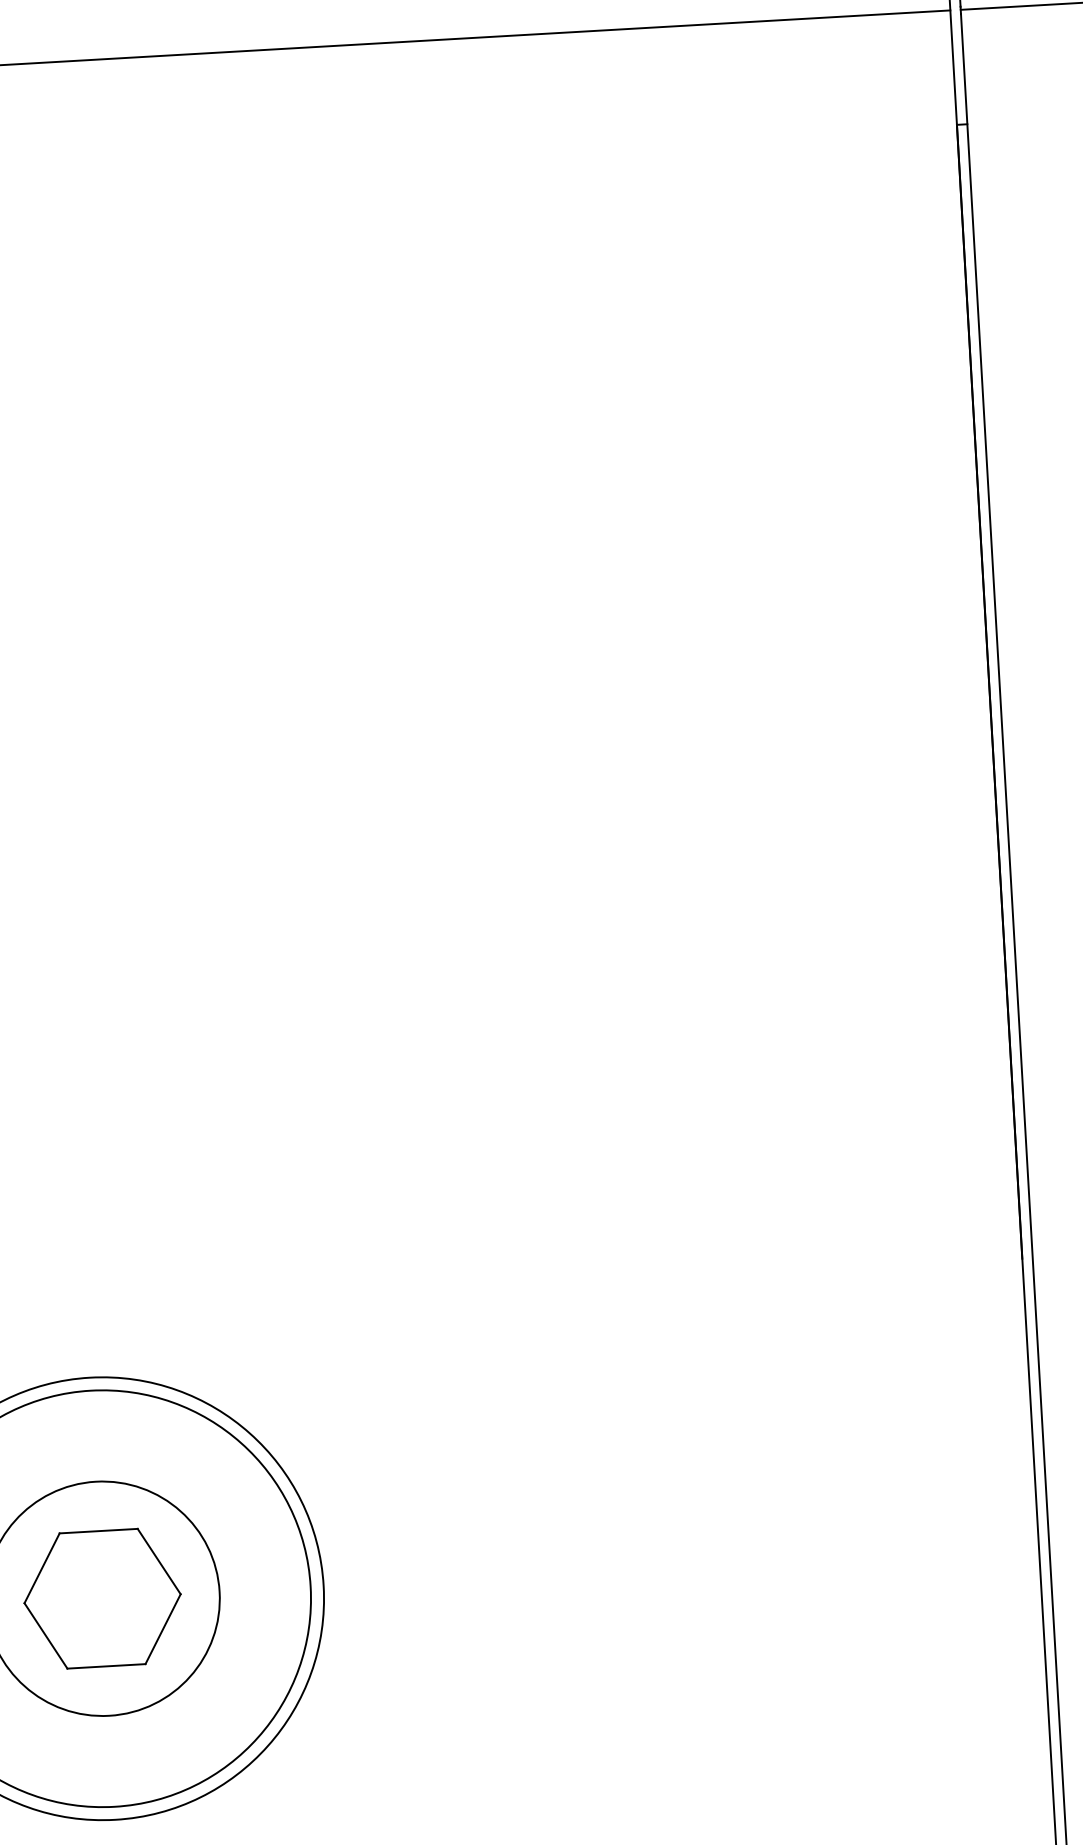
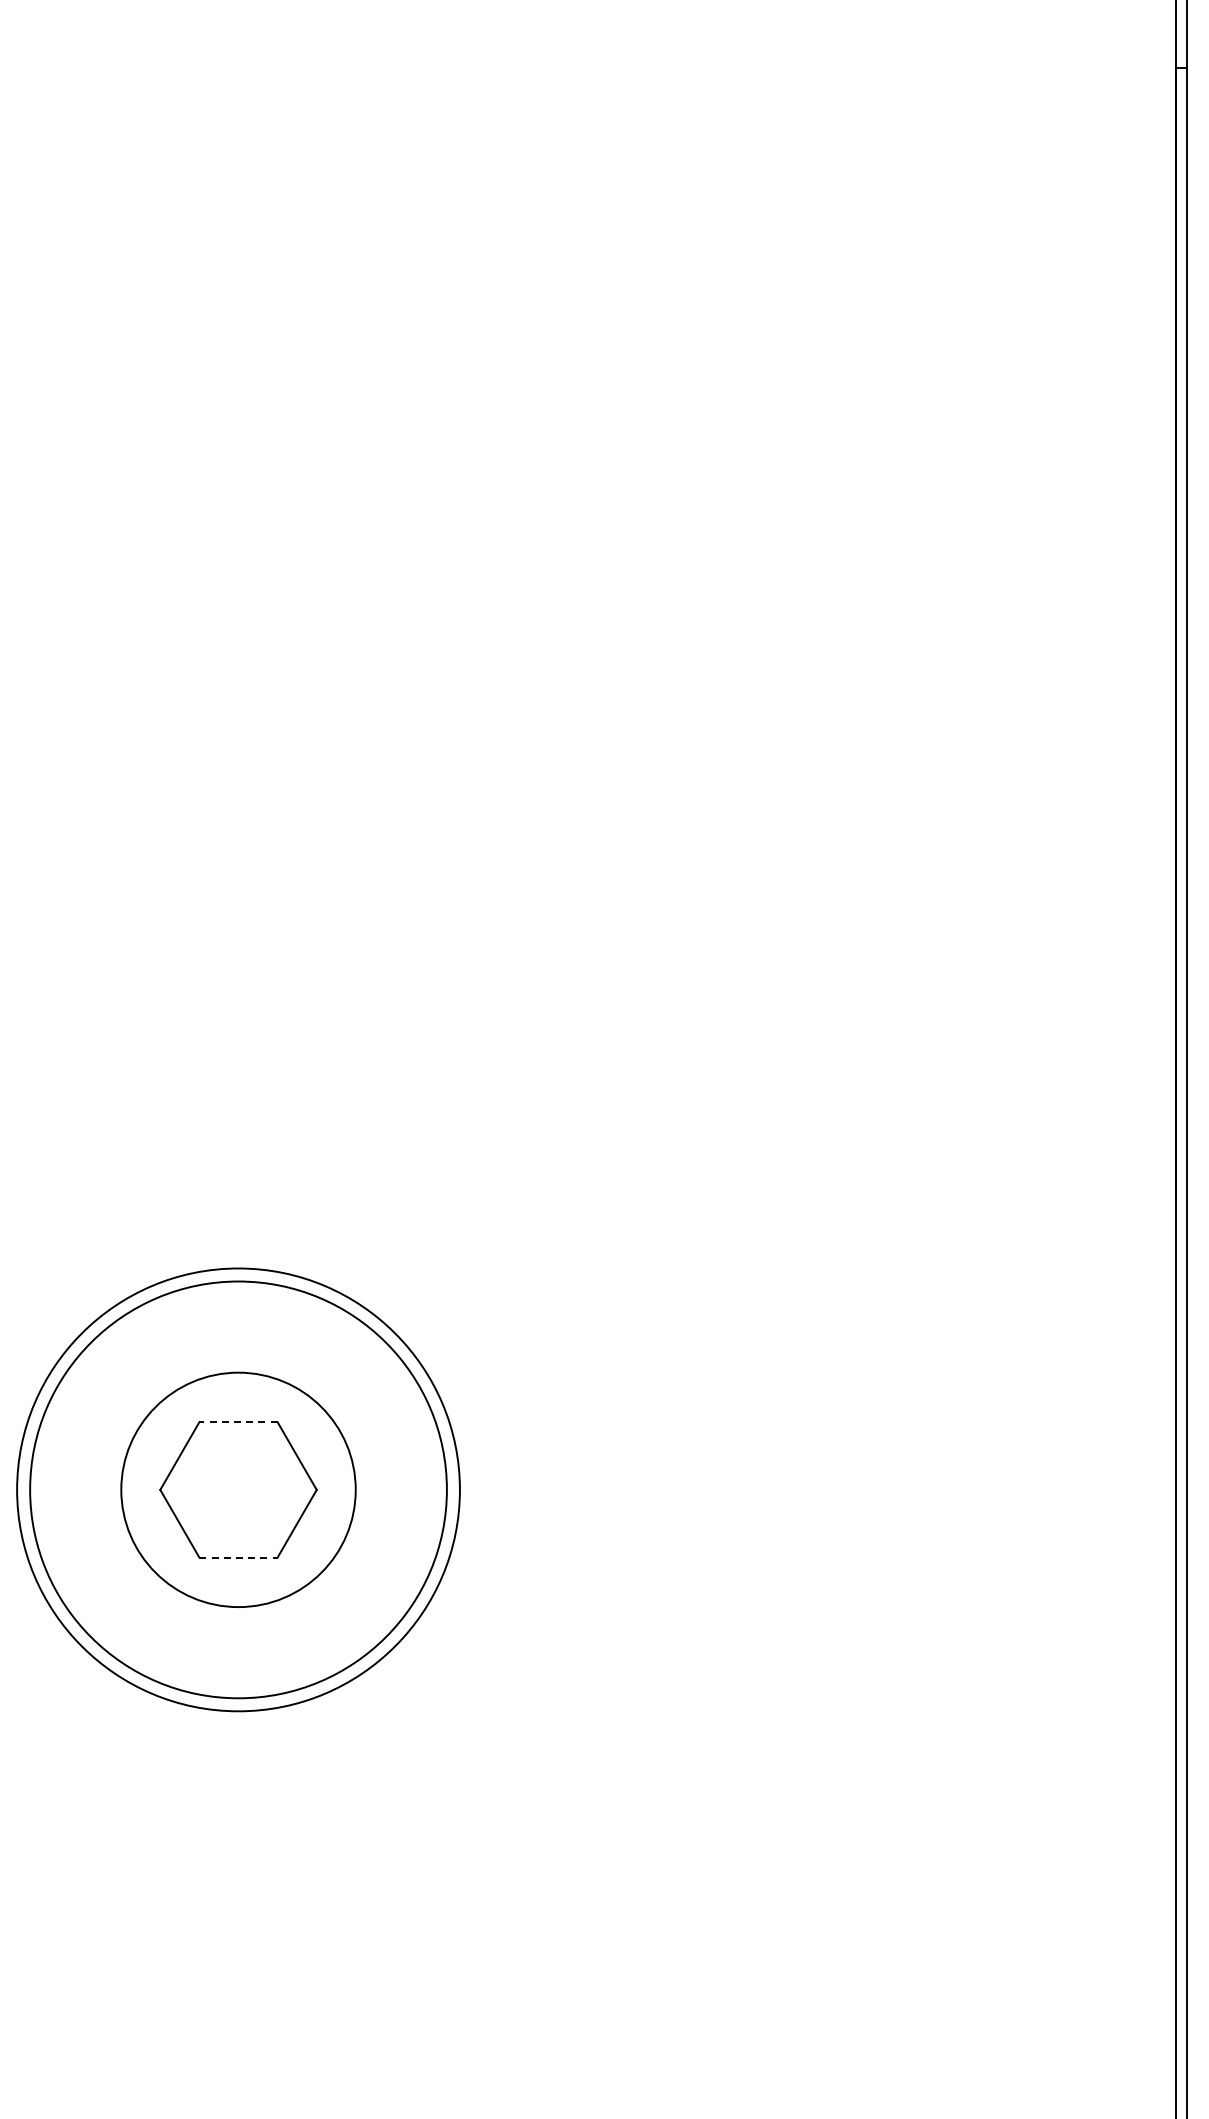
line: (98, 1531) -> (238, 1422), solid -> dashed
line: (107, 1666) -> (239, 1557), solid -> dashed

